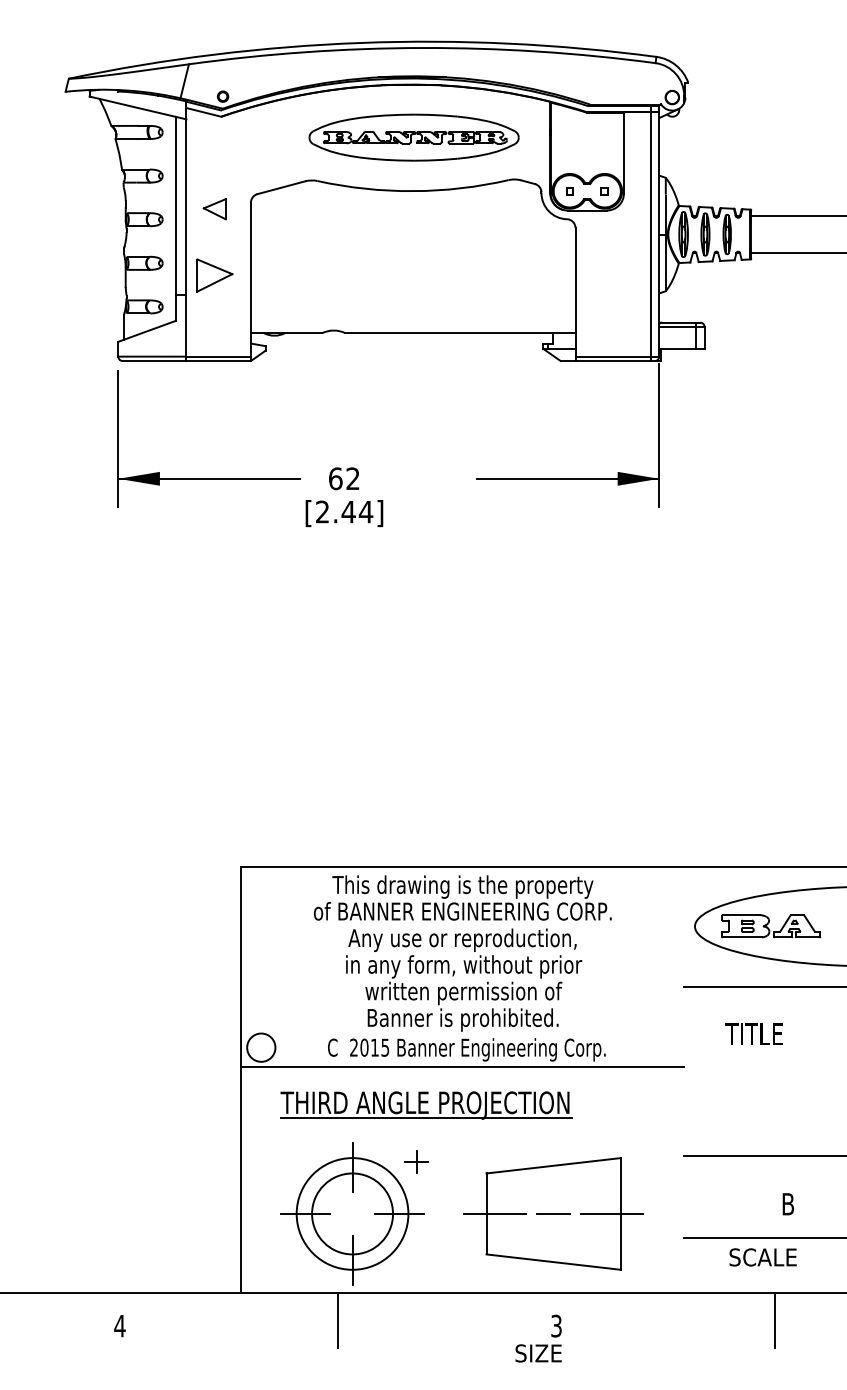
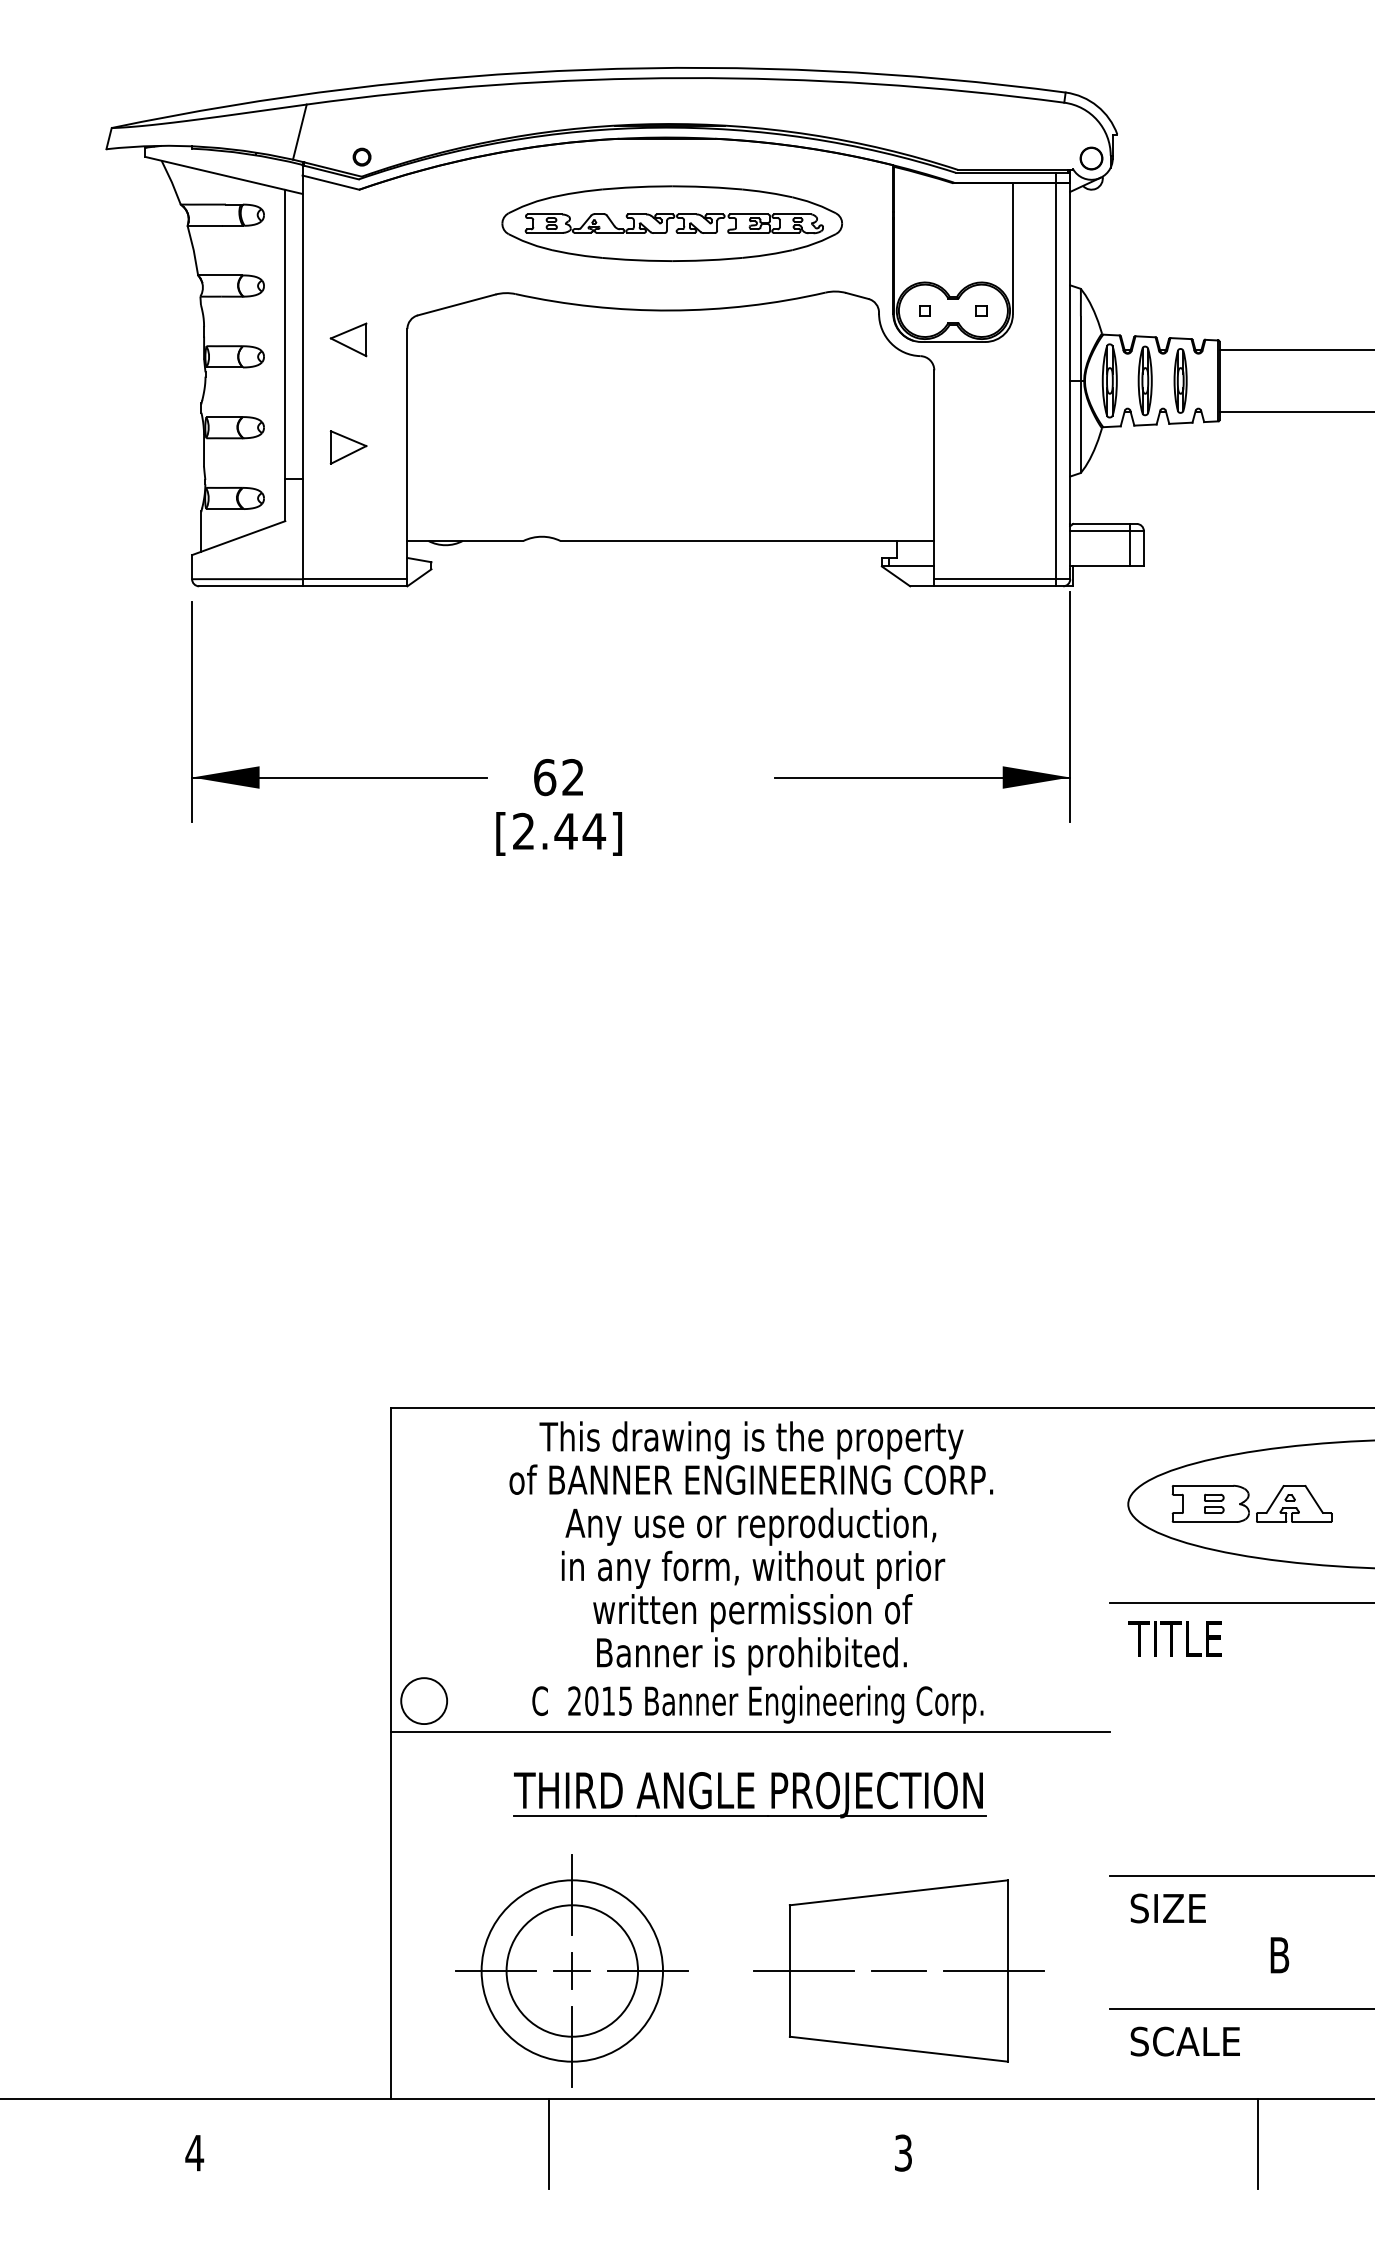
part: (214, 275) -> (348, 447), size x0.62
text: (753, 1033) -> (1174, 1637), moved
part: (426, 1105) -> (750, 1794), moved
part: (416, 1161) -> (572, 1970), moved
text: (762, 1257) -> (1184, 2041), moved
text: (538, 1353) -> (1168, 1908), moved

